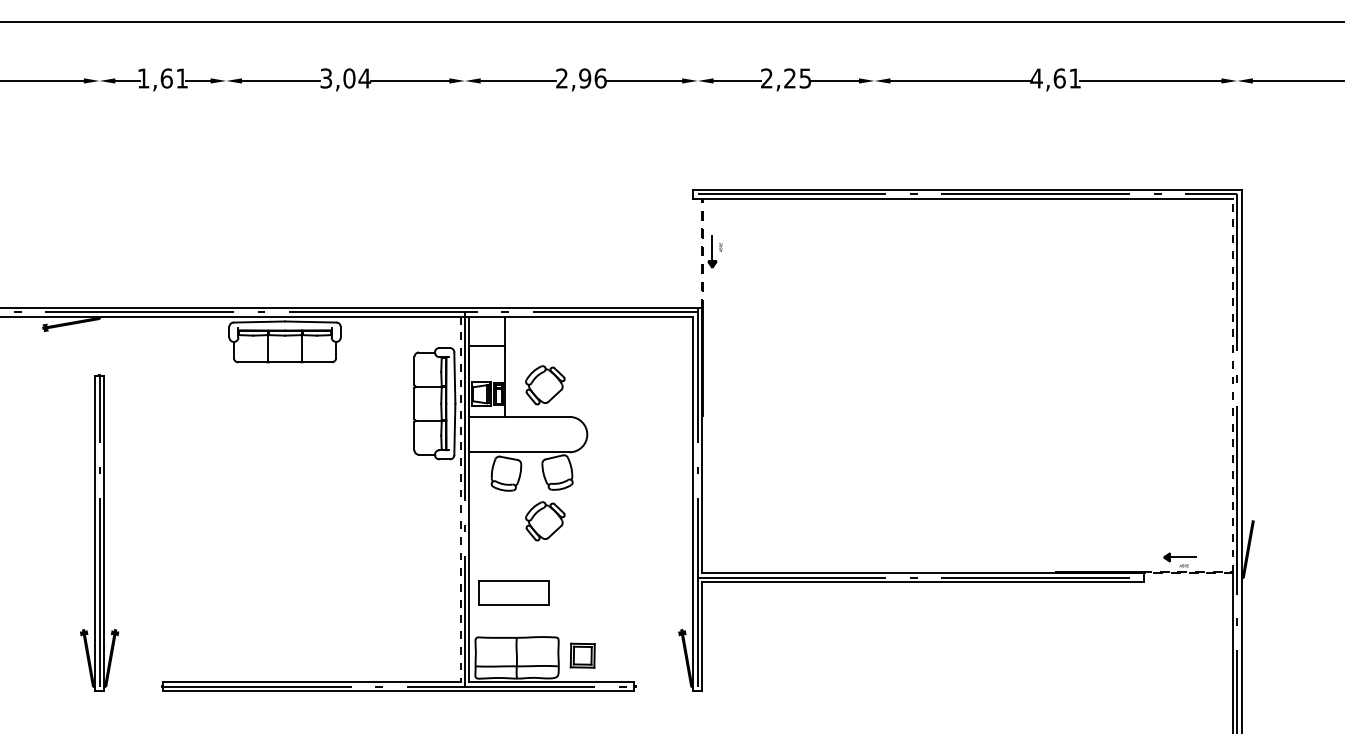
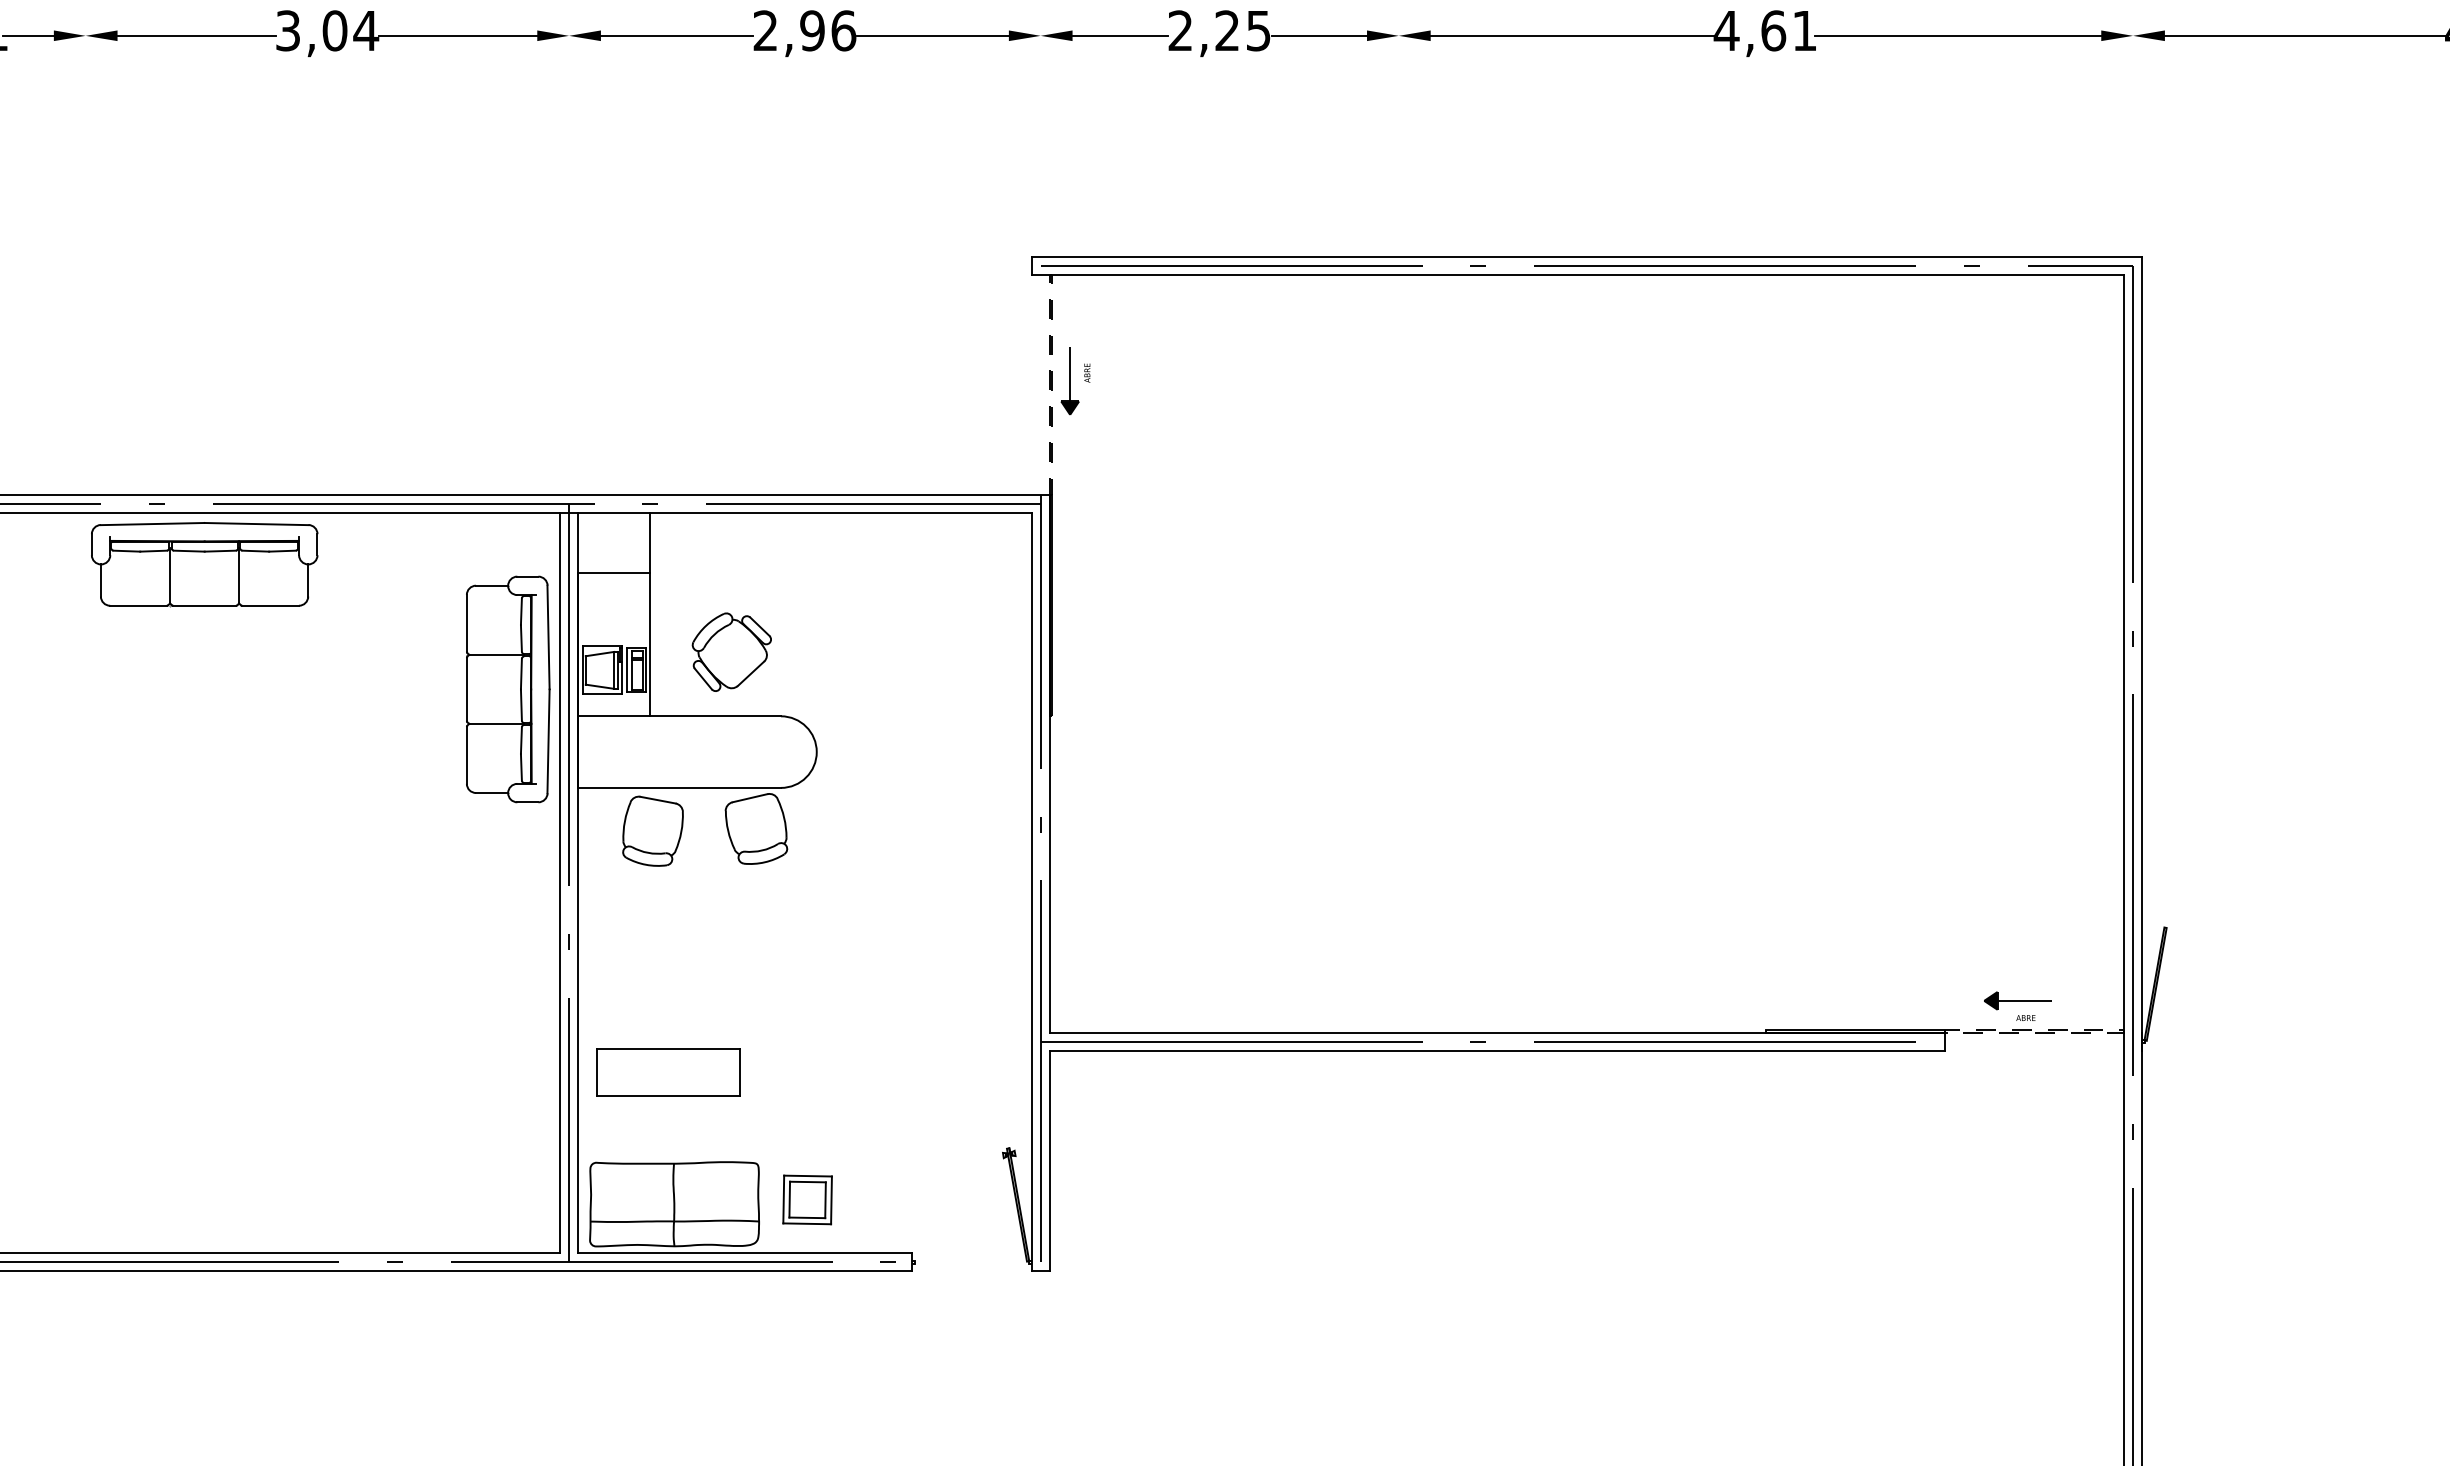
line: (1232, 385) -> (2123, 652), dashed -> solid
line: (460, 499) -> (559, 883), dashed -> solid
part: (545, 521) -> (732, 928), removed

